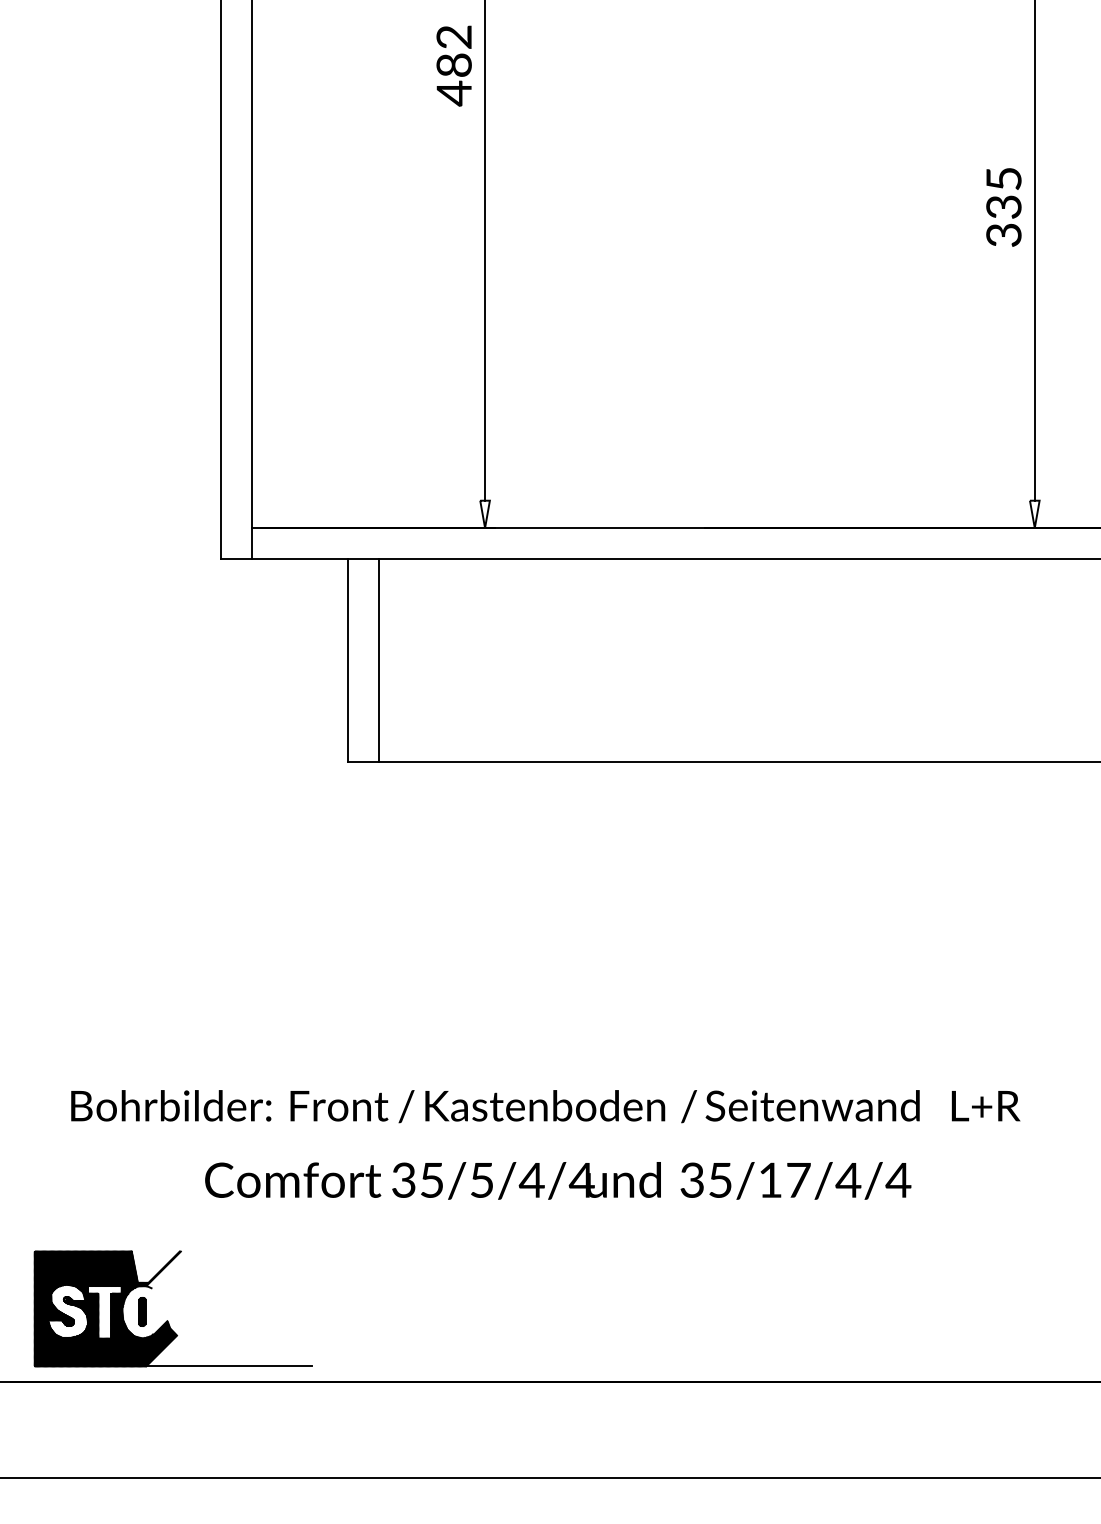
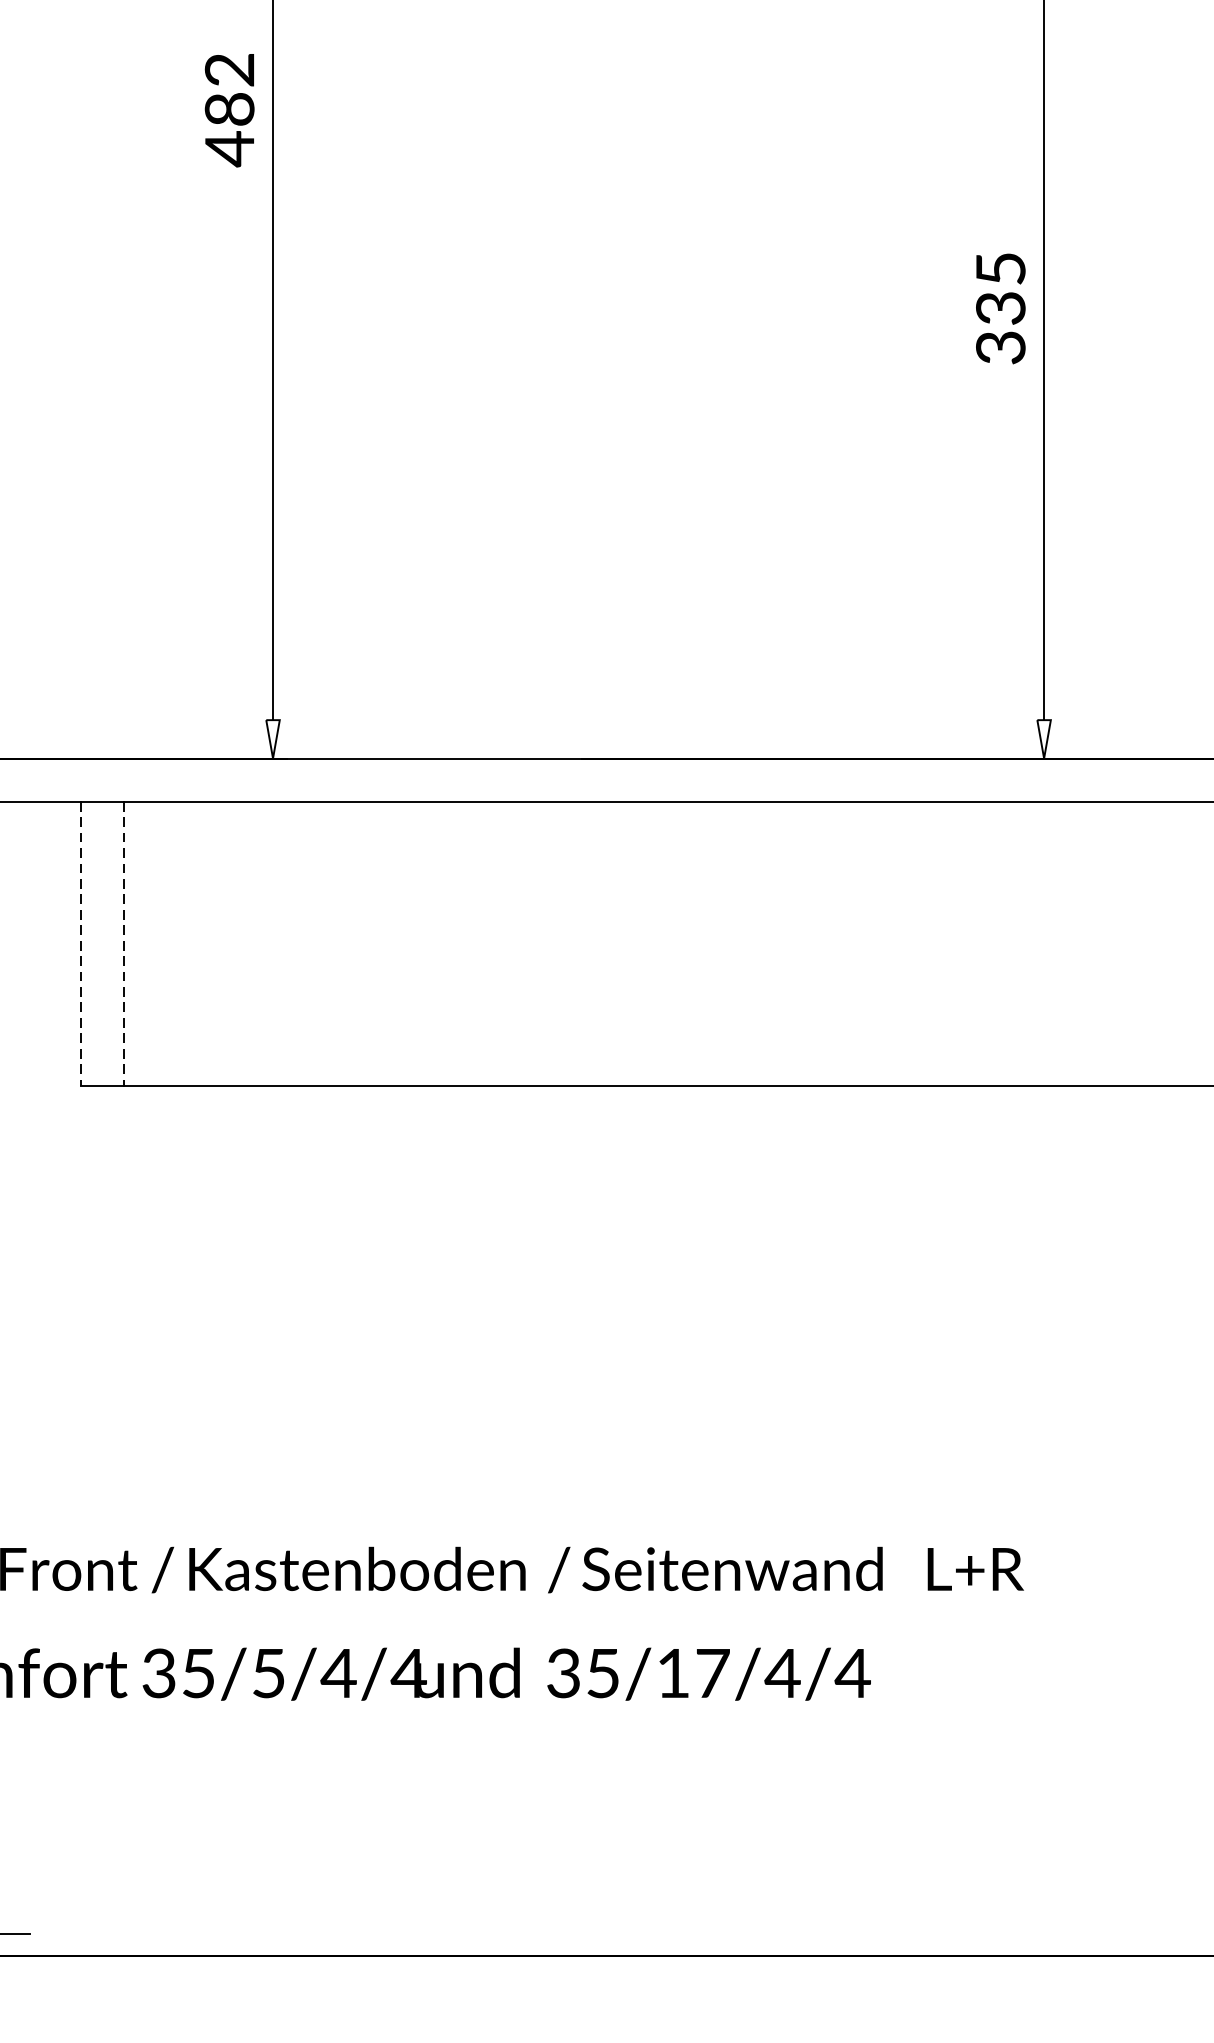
line: (348, 660) -> (81, 944), solid -> dashed
line: (379, 660) -> (124, 944), solid -> dashed

